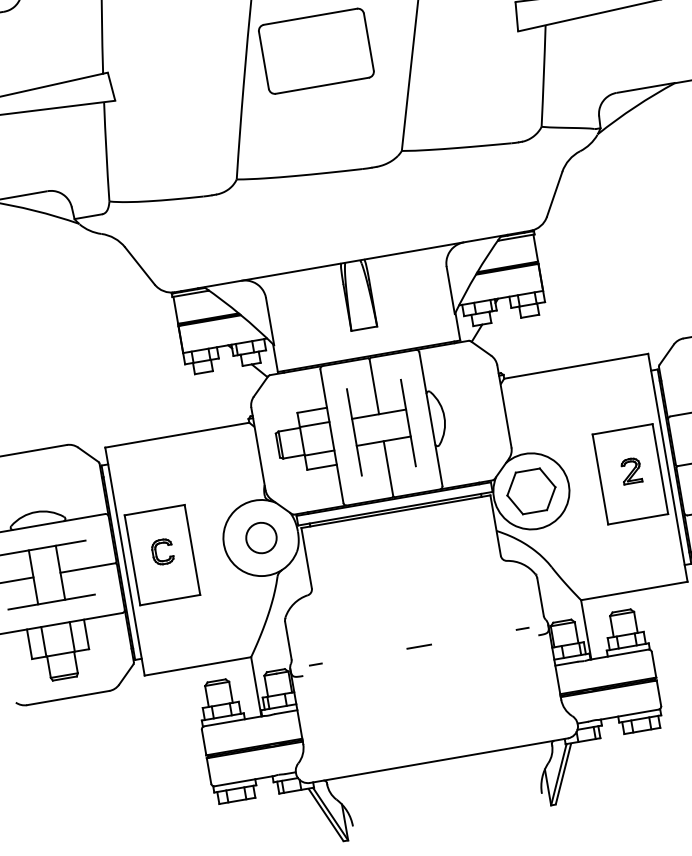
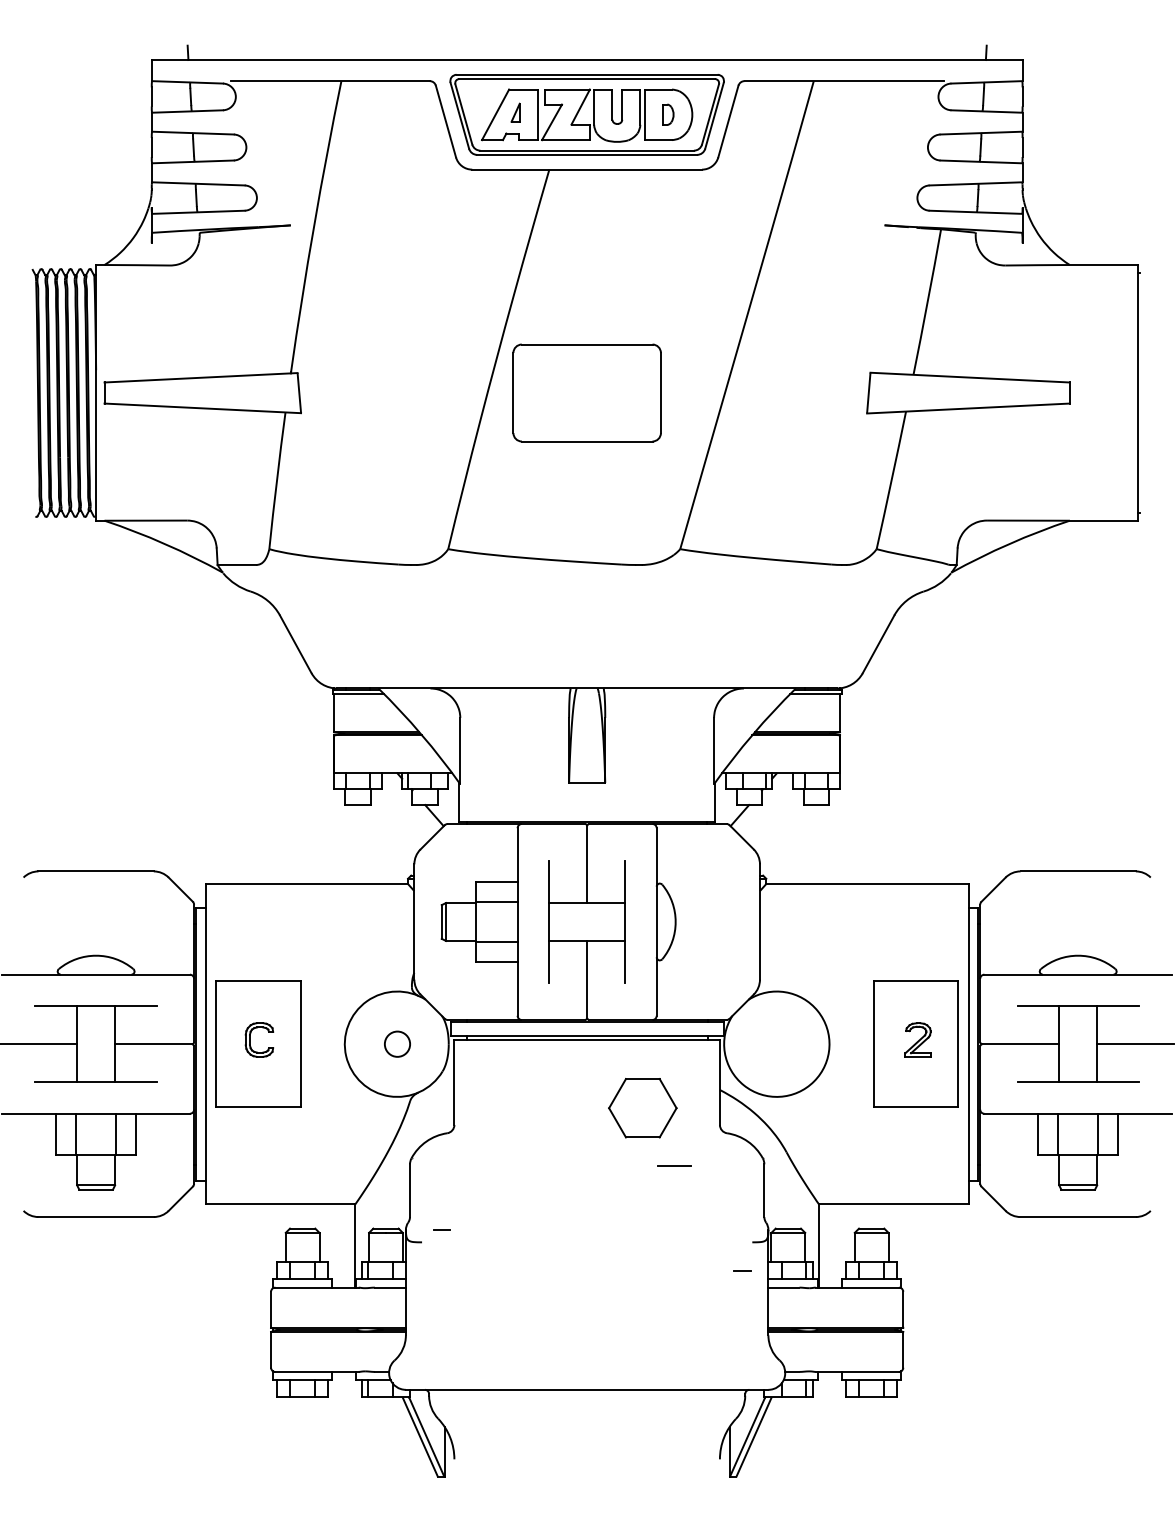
part: (531, 491) -> (642, 1108), moved
circle: (261, 538) -> (397, 1044), size x0.6
line: (522, 628) -> (742, 1270), moved
line: (419, 646) -> (674, 1165), moved

